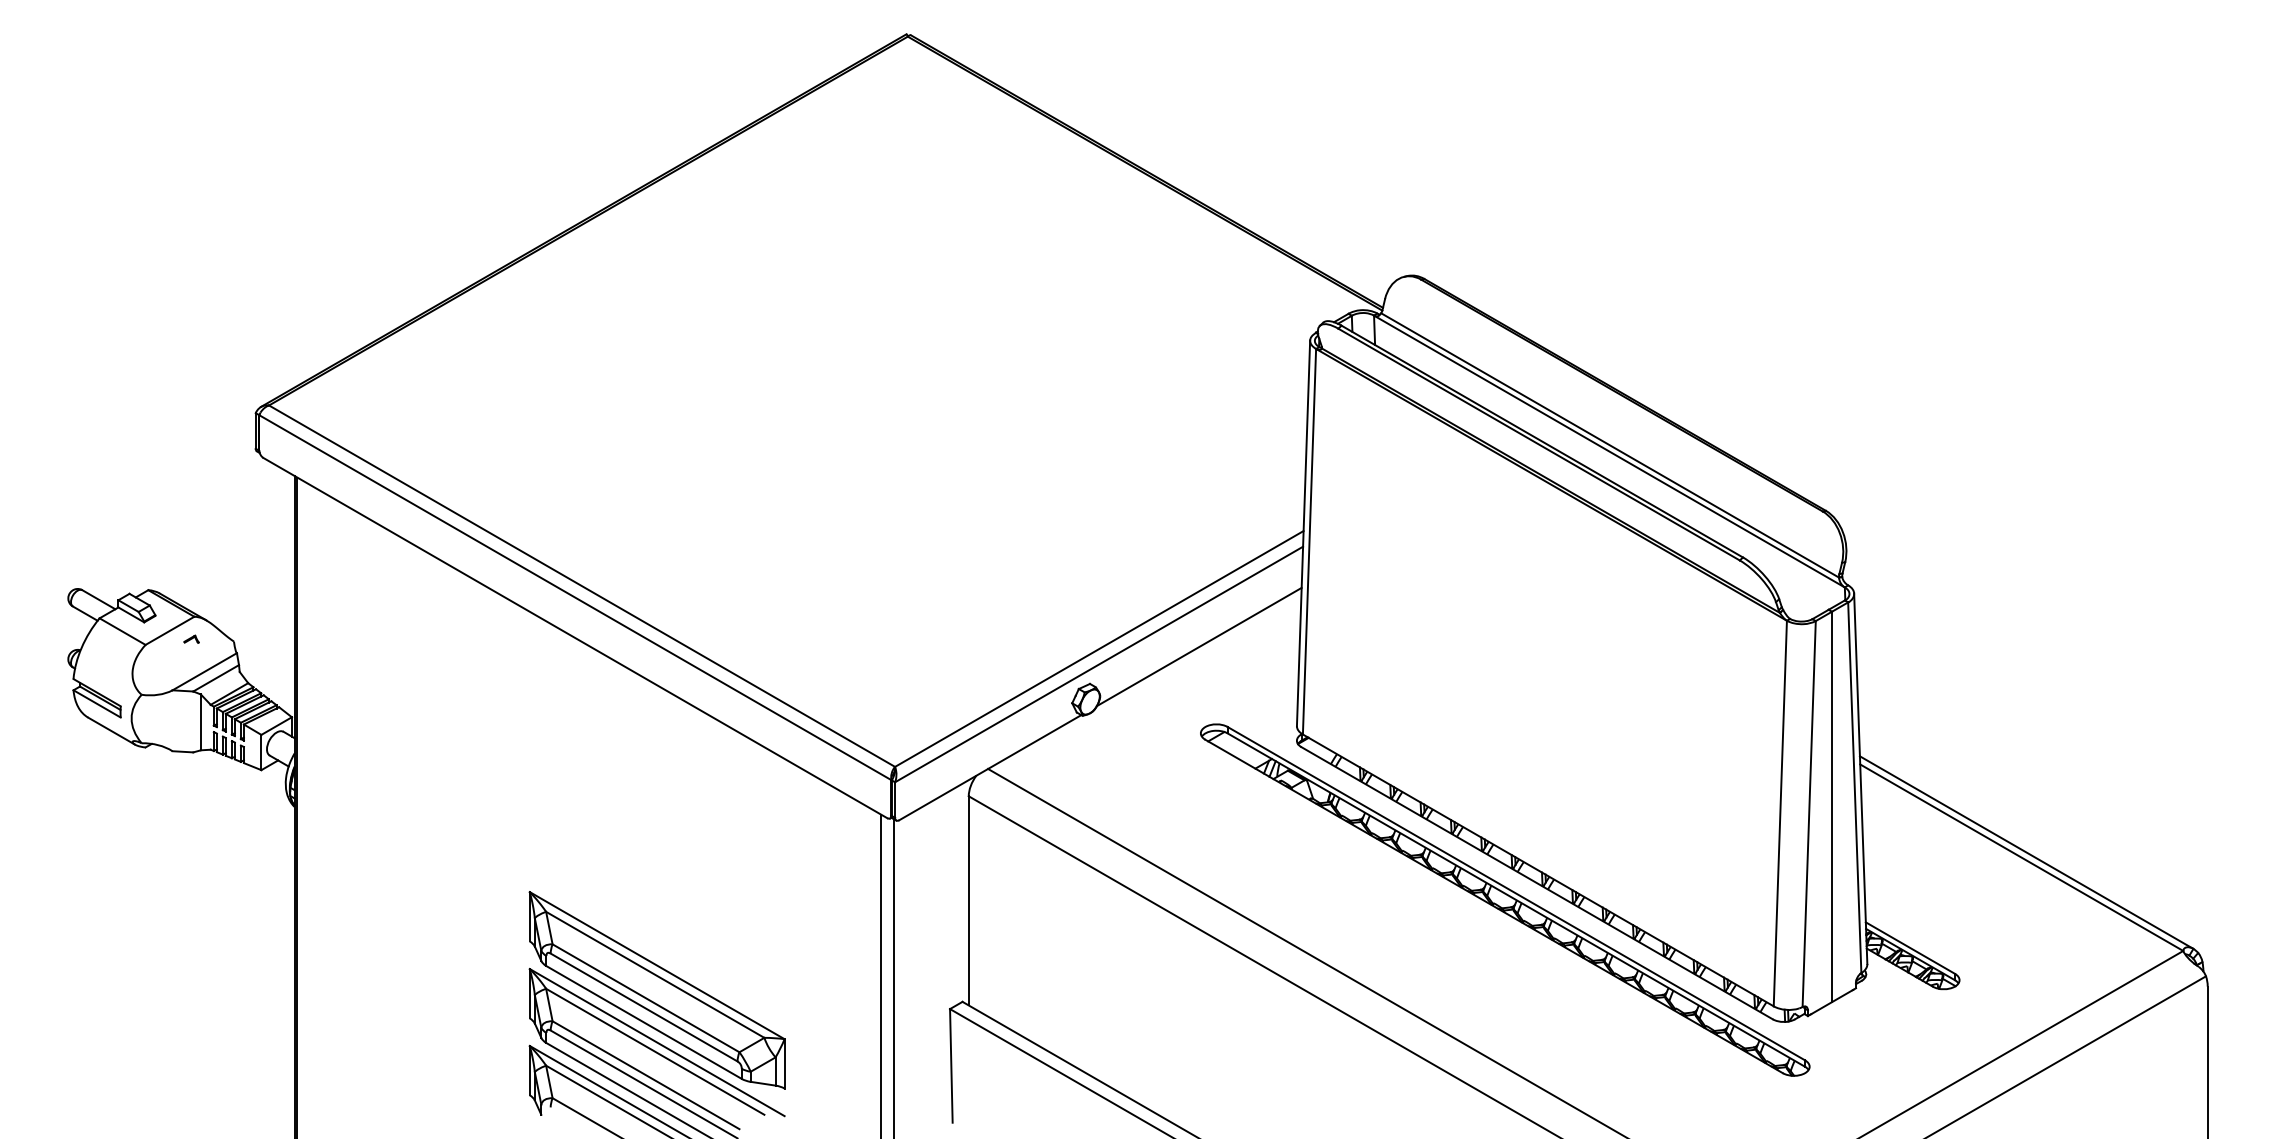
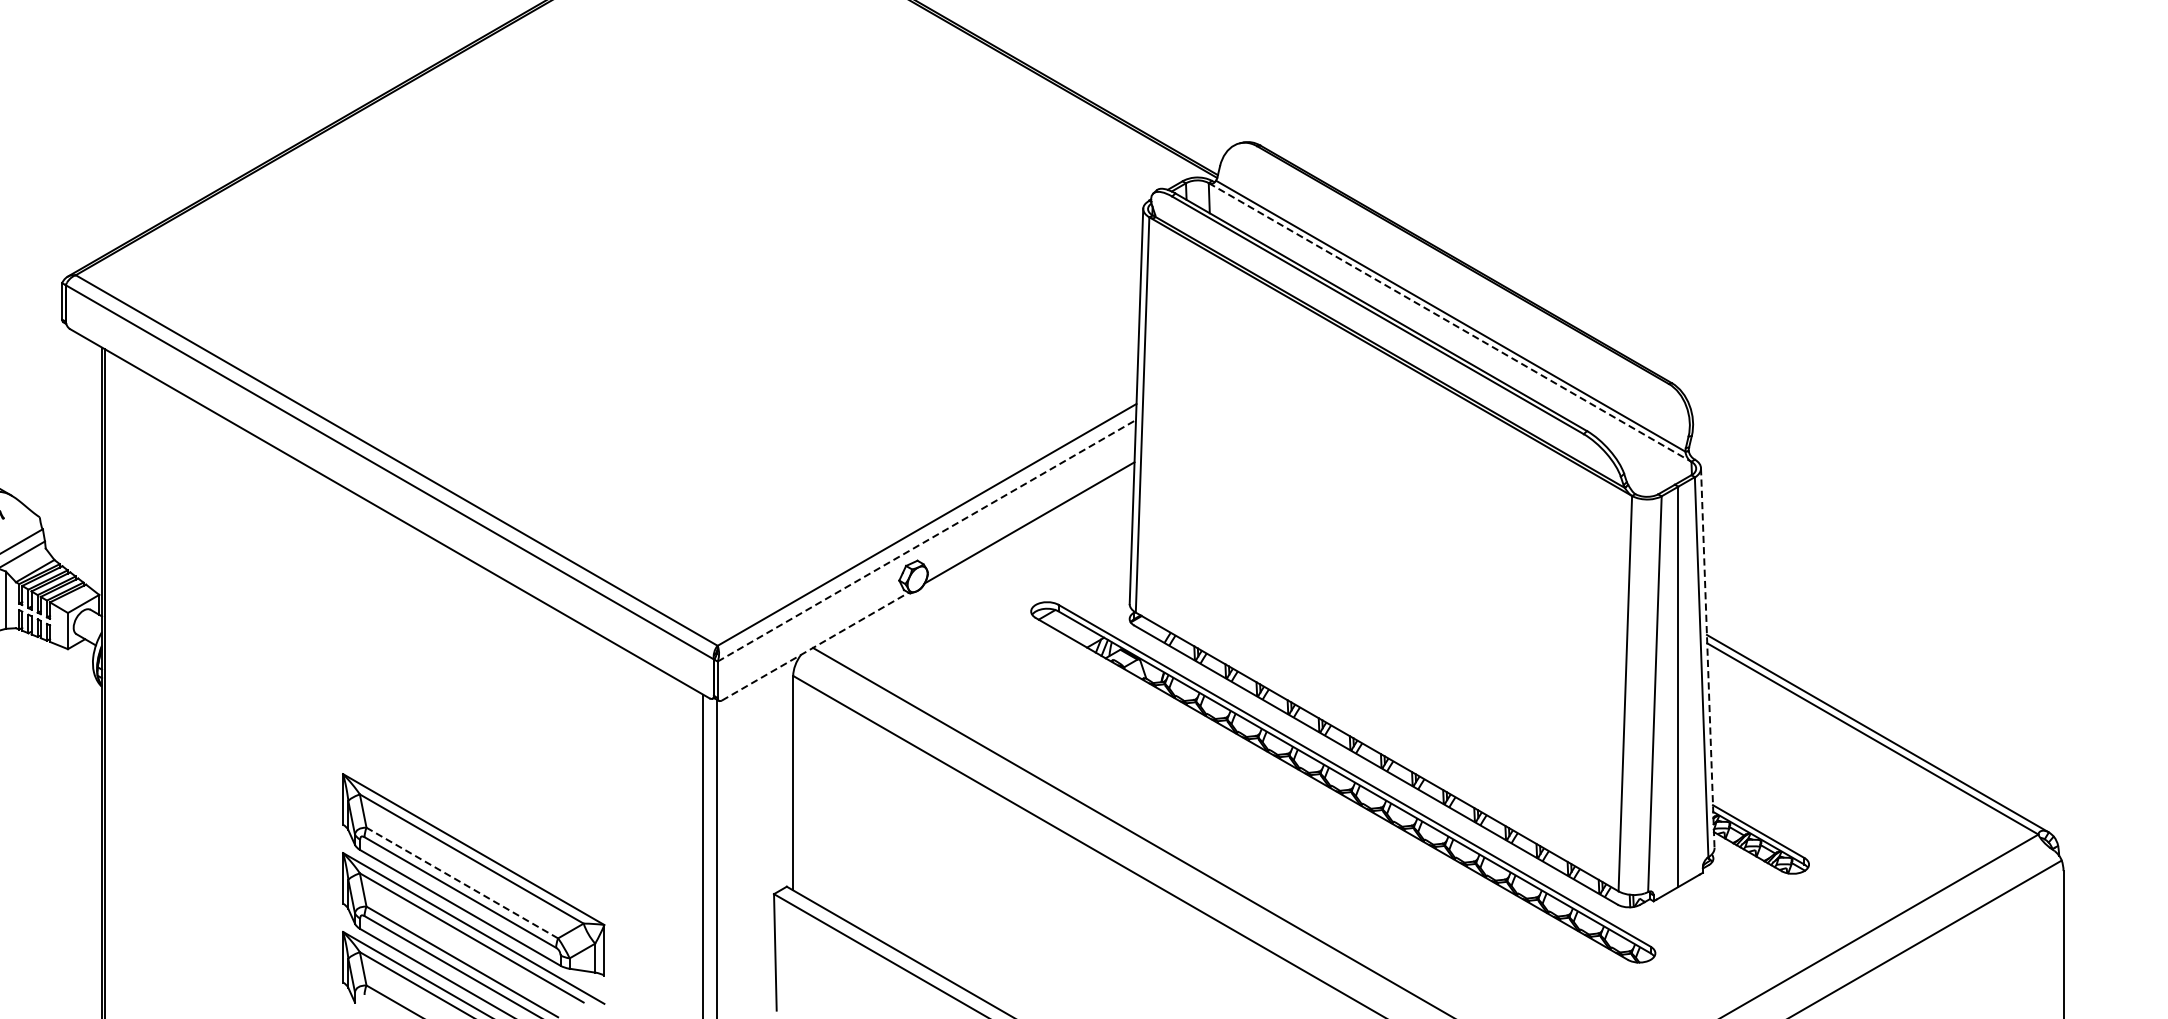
line: (1609, 451) -> (1450, 322), solid -> dashed
line: (1099, 664) -> (927, 540), solid -> dashed
line: (990, 767) -> (815, 646), solid -> dashed
line: (1860, 779) -> (1707, 658), solid -> dashed
line: (646, 998) -> (462, 883), solid -> dashed

